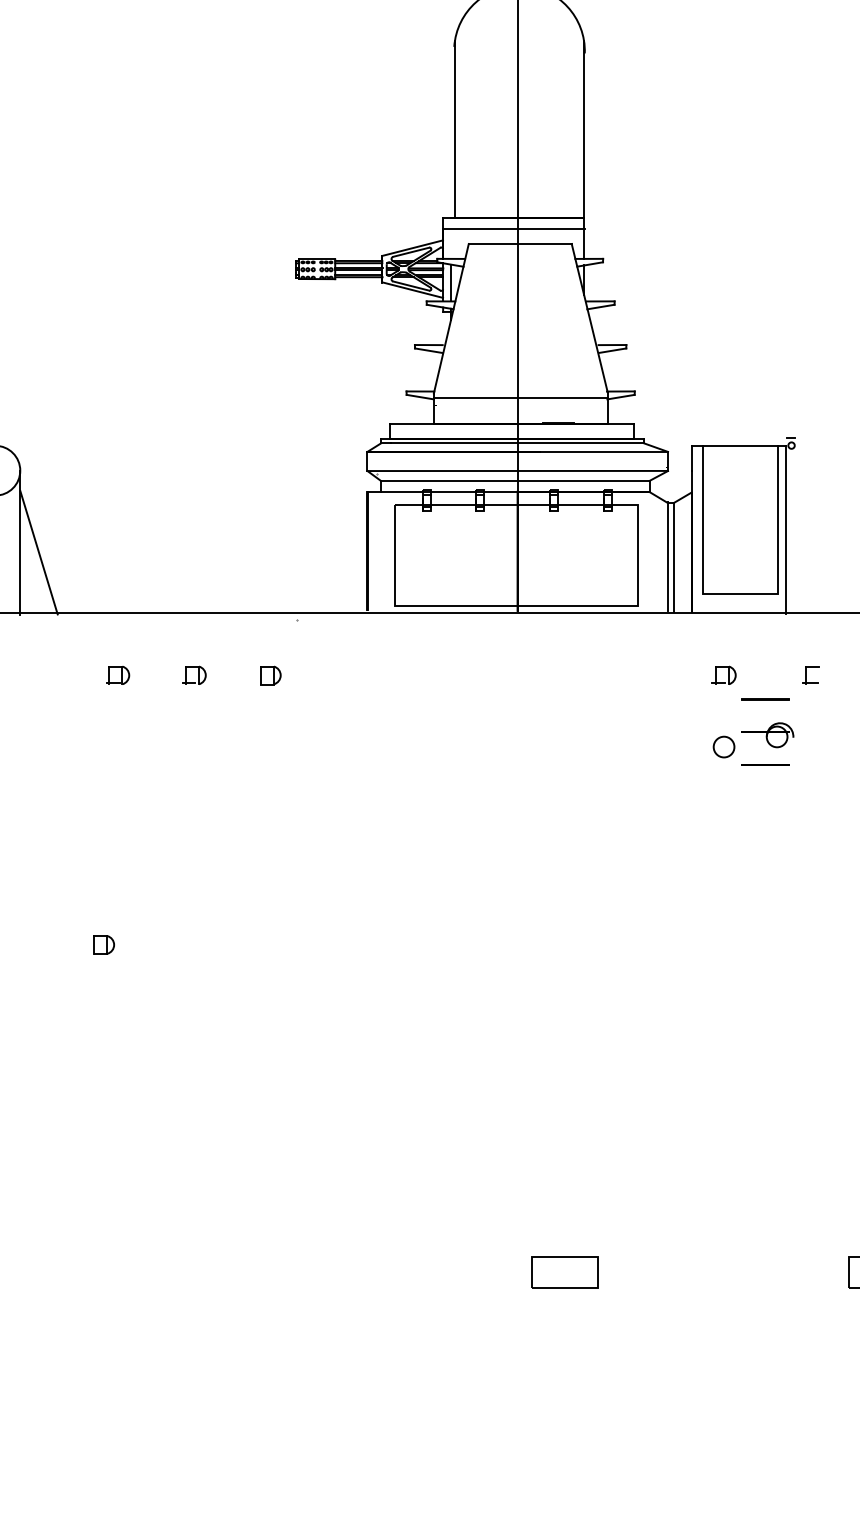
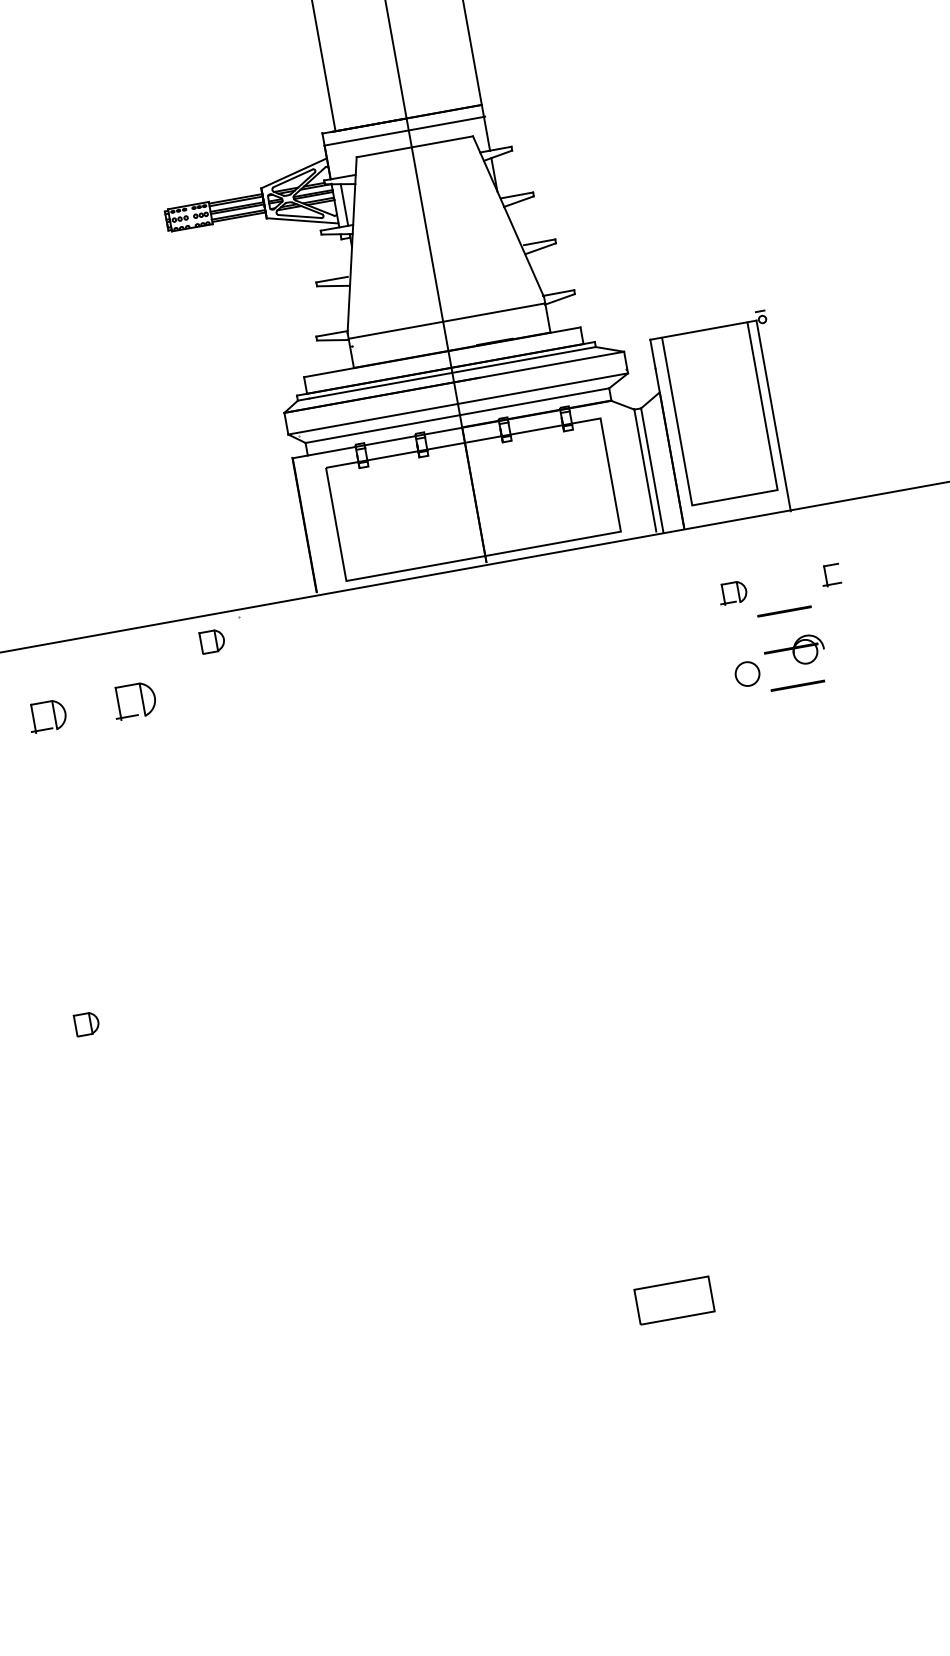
part: (194, 674) -> (134, 699), size x1.6
part: (118, 675) -> (48, 716), size x1.4
part: (270, 675) -> (212, 641), moved

